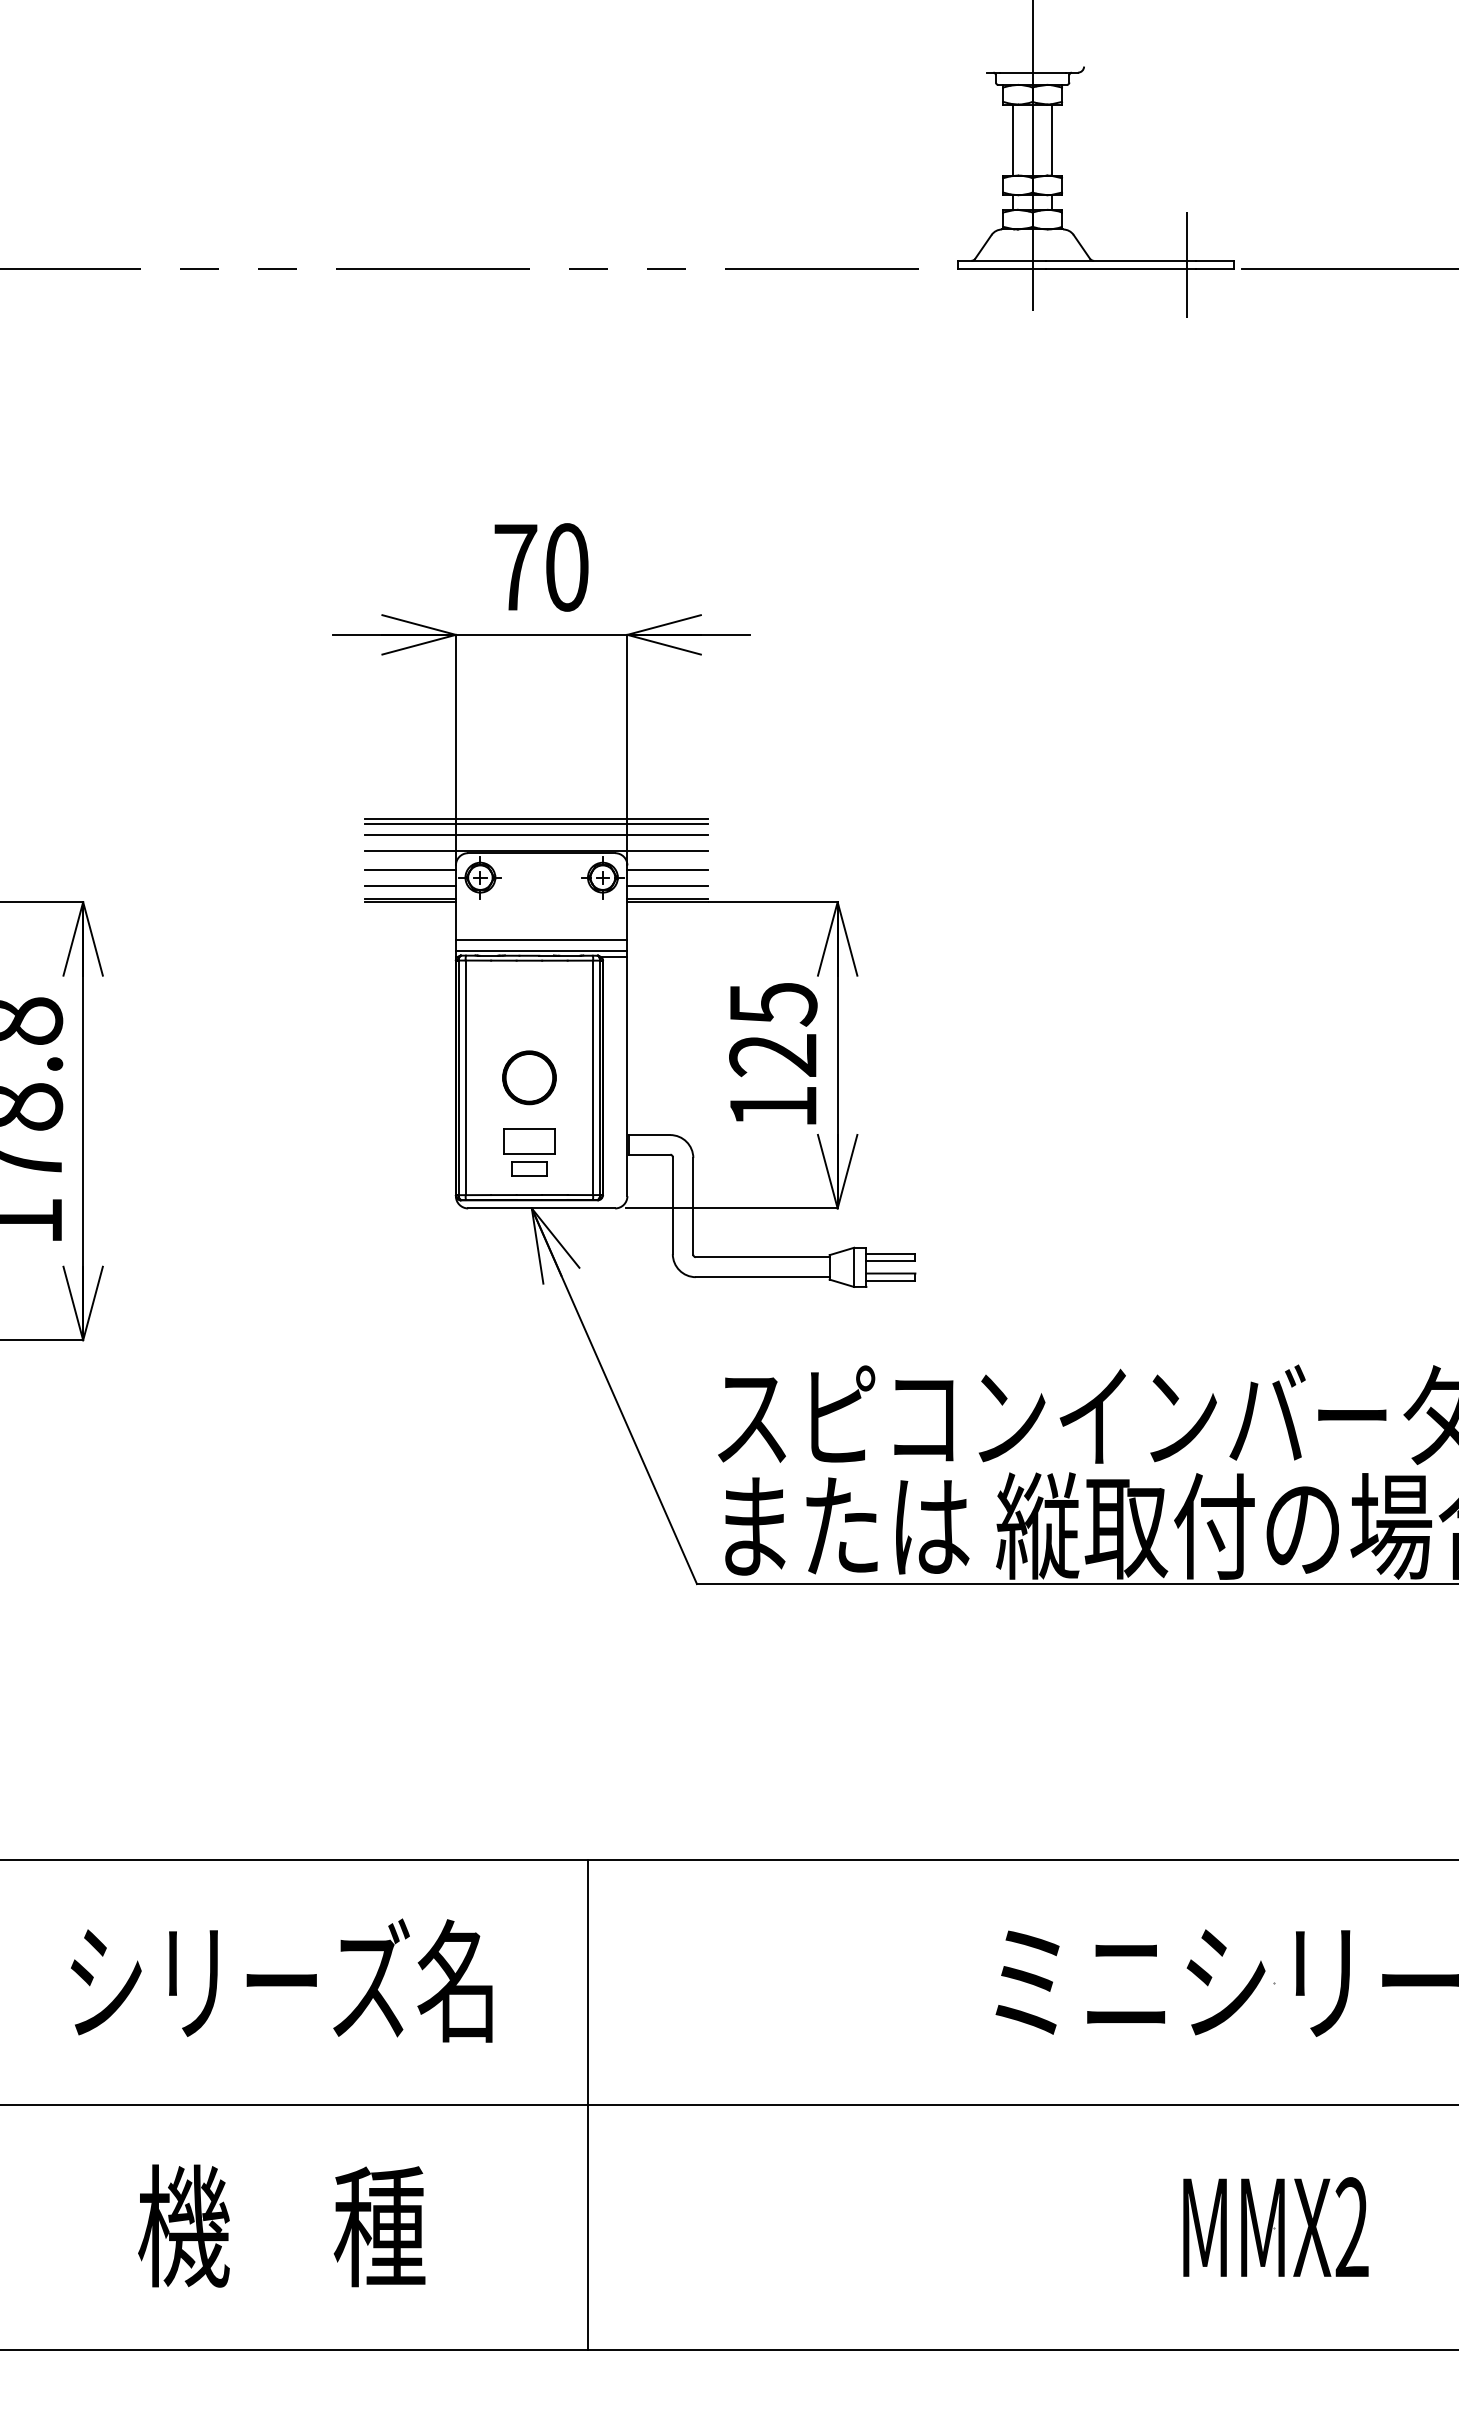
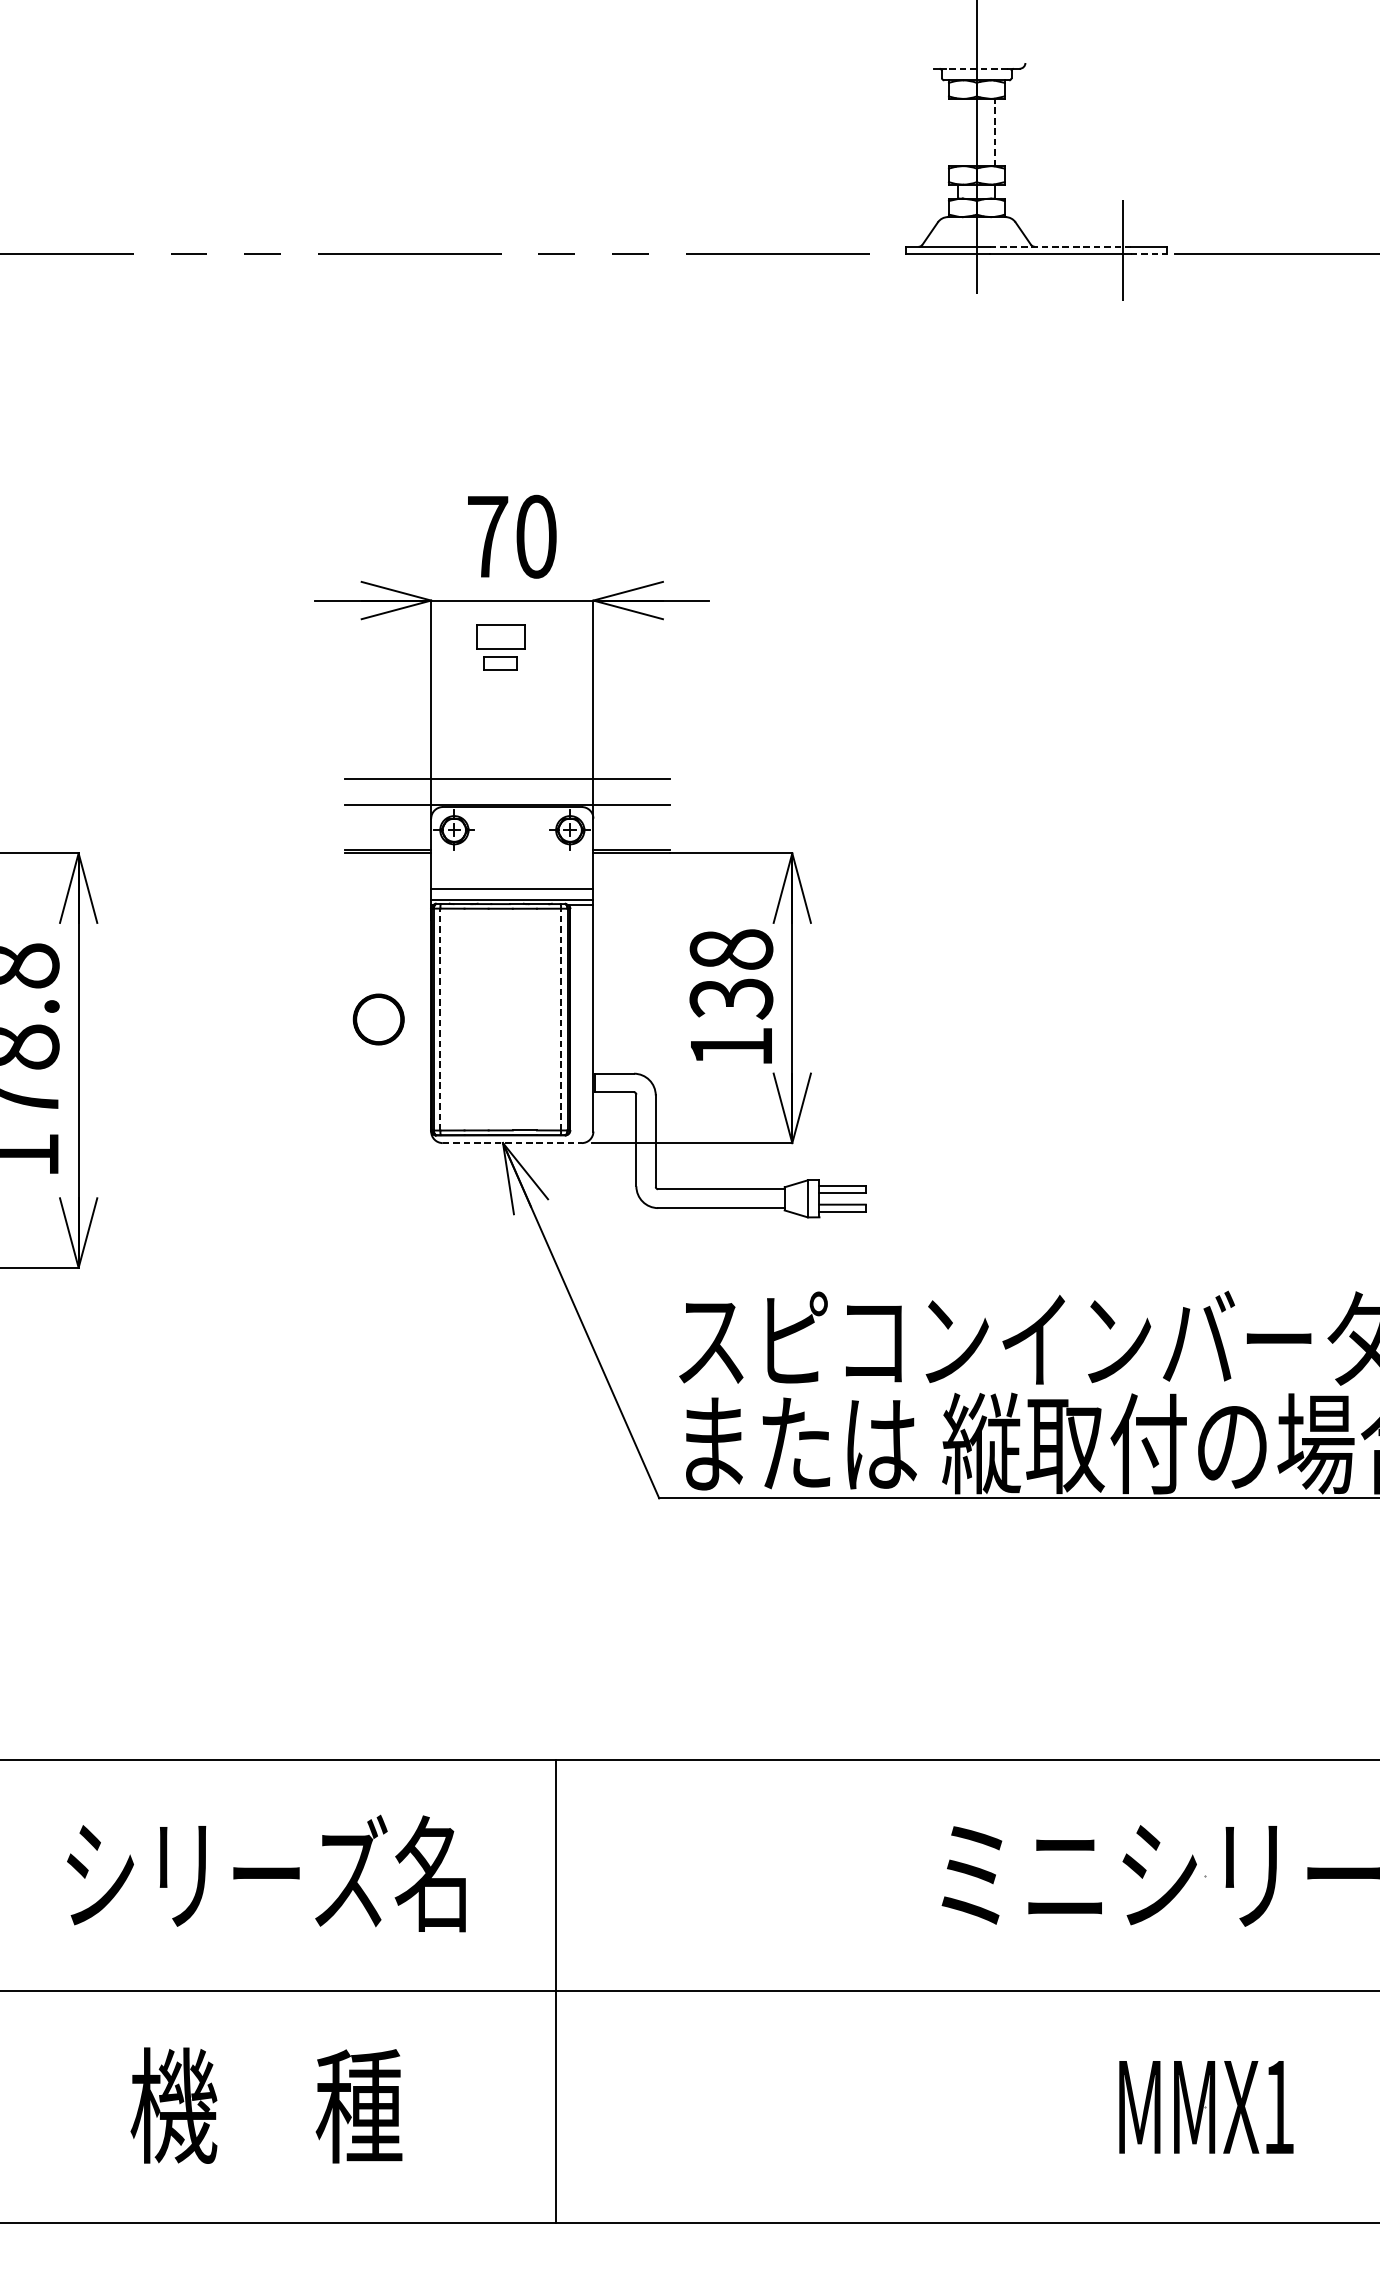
line: (1032, 72) -> (976, 68), solid -> dashed
line: (1013, 139) -> (958, 131), removed
line: (1052, 140) -> (995, 132), solid -> dashed
line: (1120, 260) -> (1059, 246), solid -> dashed
line: (1215, 268) -> (1149, 254), solid -> dashed
line: (536, 818) -> (507, 774), removed
line: (536, 835) -> (507, 790), removed
line: (409, 869) -> (387, 822), removed
line: (667, 869) -> (631, 822), removed
line: (409, 885) -> (387, 837), removed
line: (667, 885) -> (631, 837), removed
text: (773, 1030) -> (731, 974), 125 -> 138
line: (465, 1077) -> (440, 1019), solid -> dashed
part: (529, 1077) -> (378, 1019), moved
line: (593, 1077) -> (561, 1019), solid -> dashed
part: (529, 1152) -> (500, 647), moved
line: (541, 1208) -> (512, 1143), solid -> dashed
text: (1351, 2226) -> (1278, 2106), MMX2 -> MMX1

